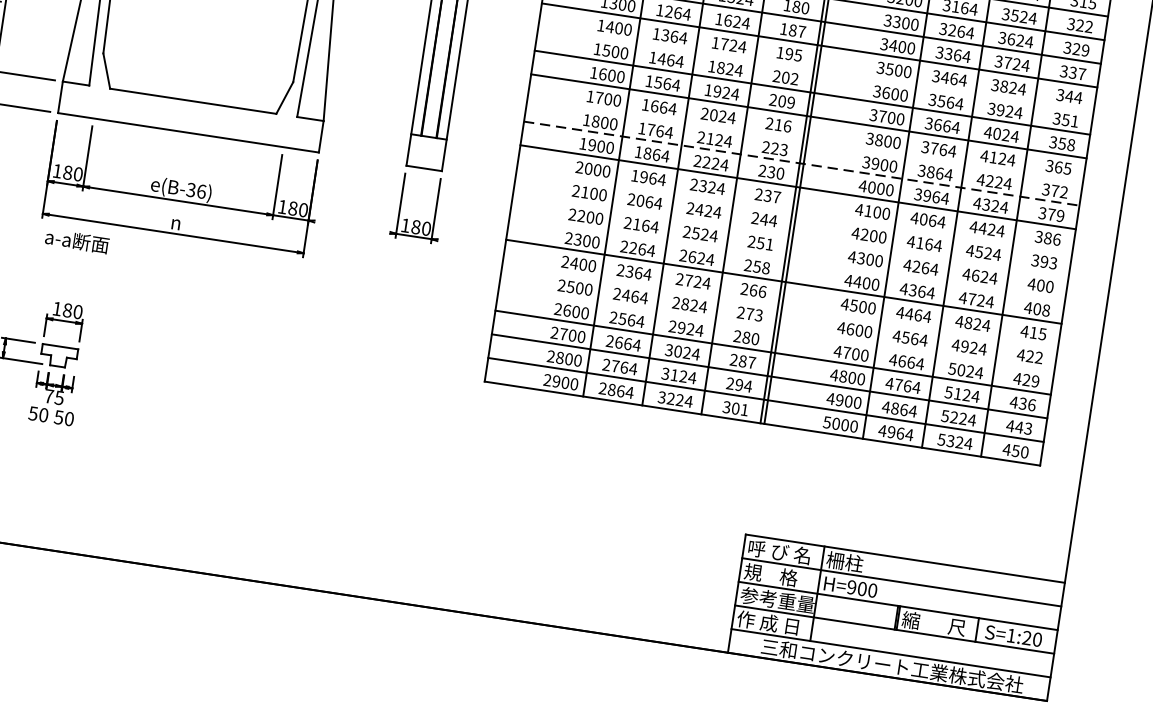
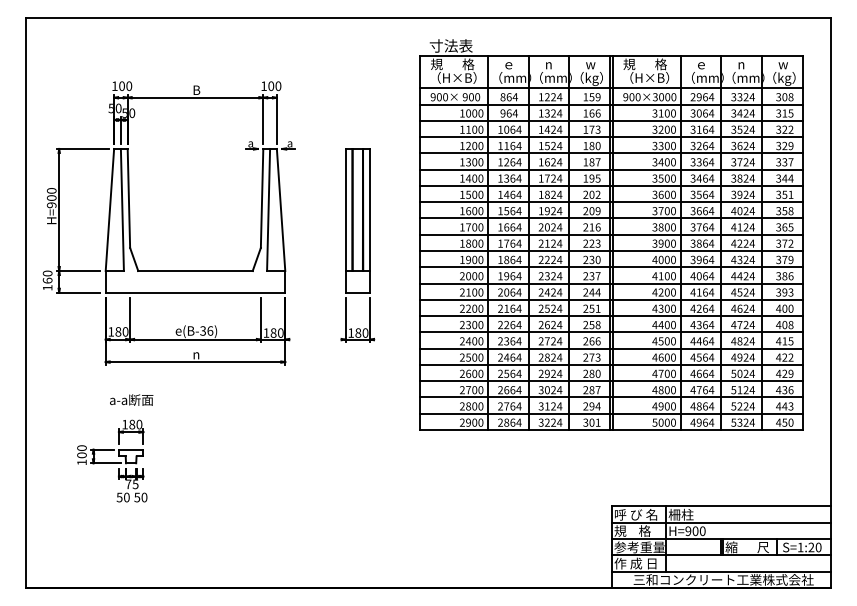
line: (816, 68) -> (611, 185), added
line: (805, 139) -> (611, 234), added
line: (801, 164) -> (611, 251), dashed -> solid
line: (794, 210) -> (611, 283), added
line: (791, 234) -> (611, 299), added
text: (77, 240) -> (131, 399), moved
line: (787, 258) -> (611, 316), added
line: (780, 305) -> (611, 348), added
line: (776, 328) -> (611, 364), added

